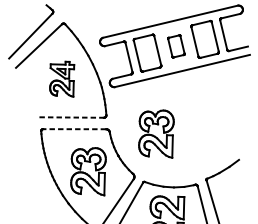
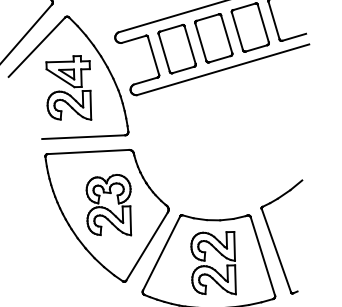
part: (176, 46) -> (213, 38), size x1.67
part: (61, 78) -> (68, 87), size x1.43
line: (71, 117) -> (83, 137), dashed -> solid
line: (74, 129) -> (88, 152), dashed -> solid
part: (155, 133) -> (193, 152), removed

